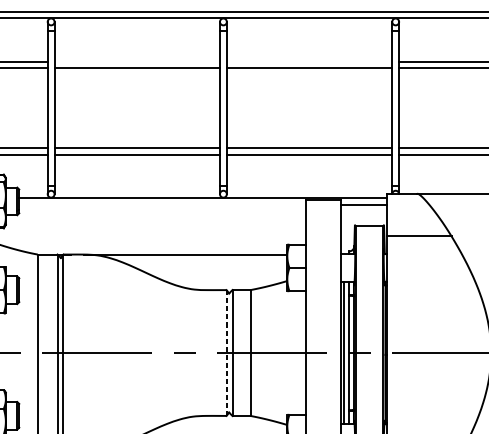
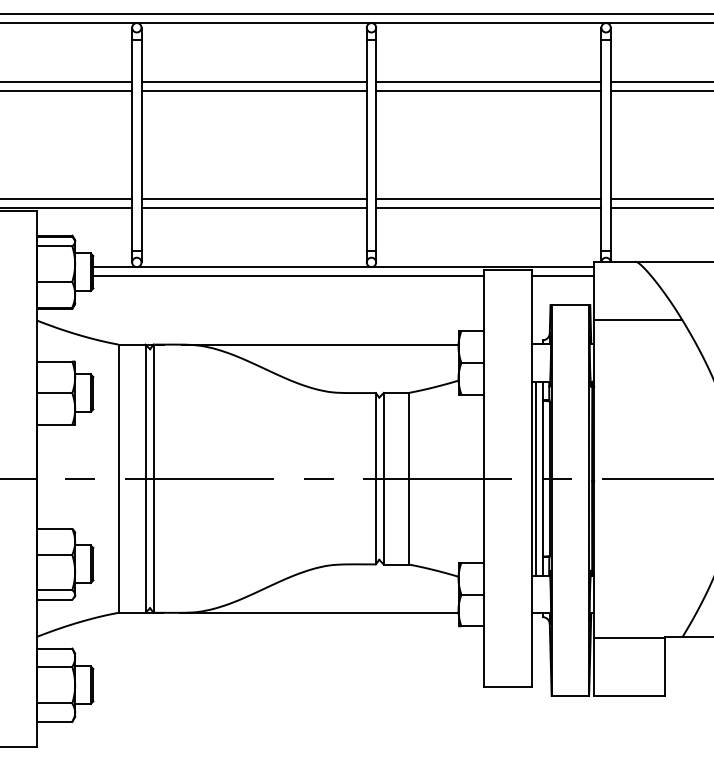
line: (136, 61) -> (253, 81), added
line: (309, 61) -> (488, 81), added
line: (162, 204) -> (288, 276), added
line: (226, 352) -> (375, 478), dashed -> solid

